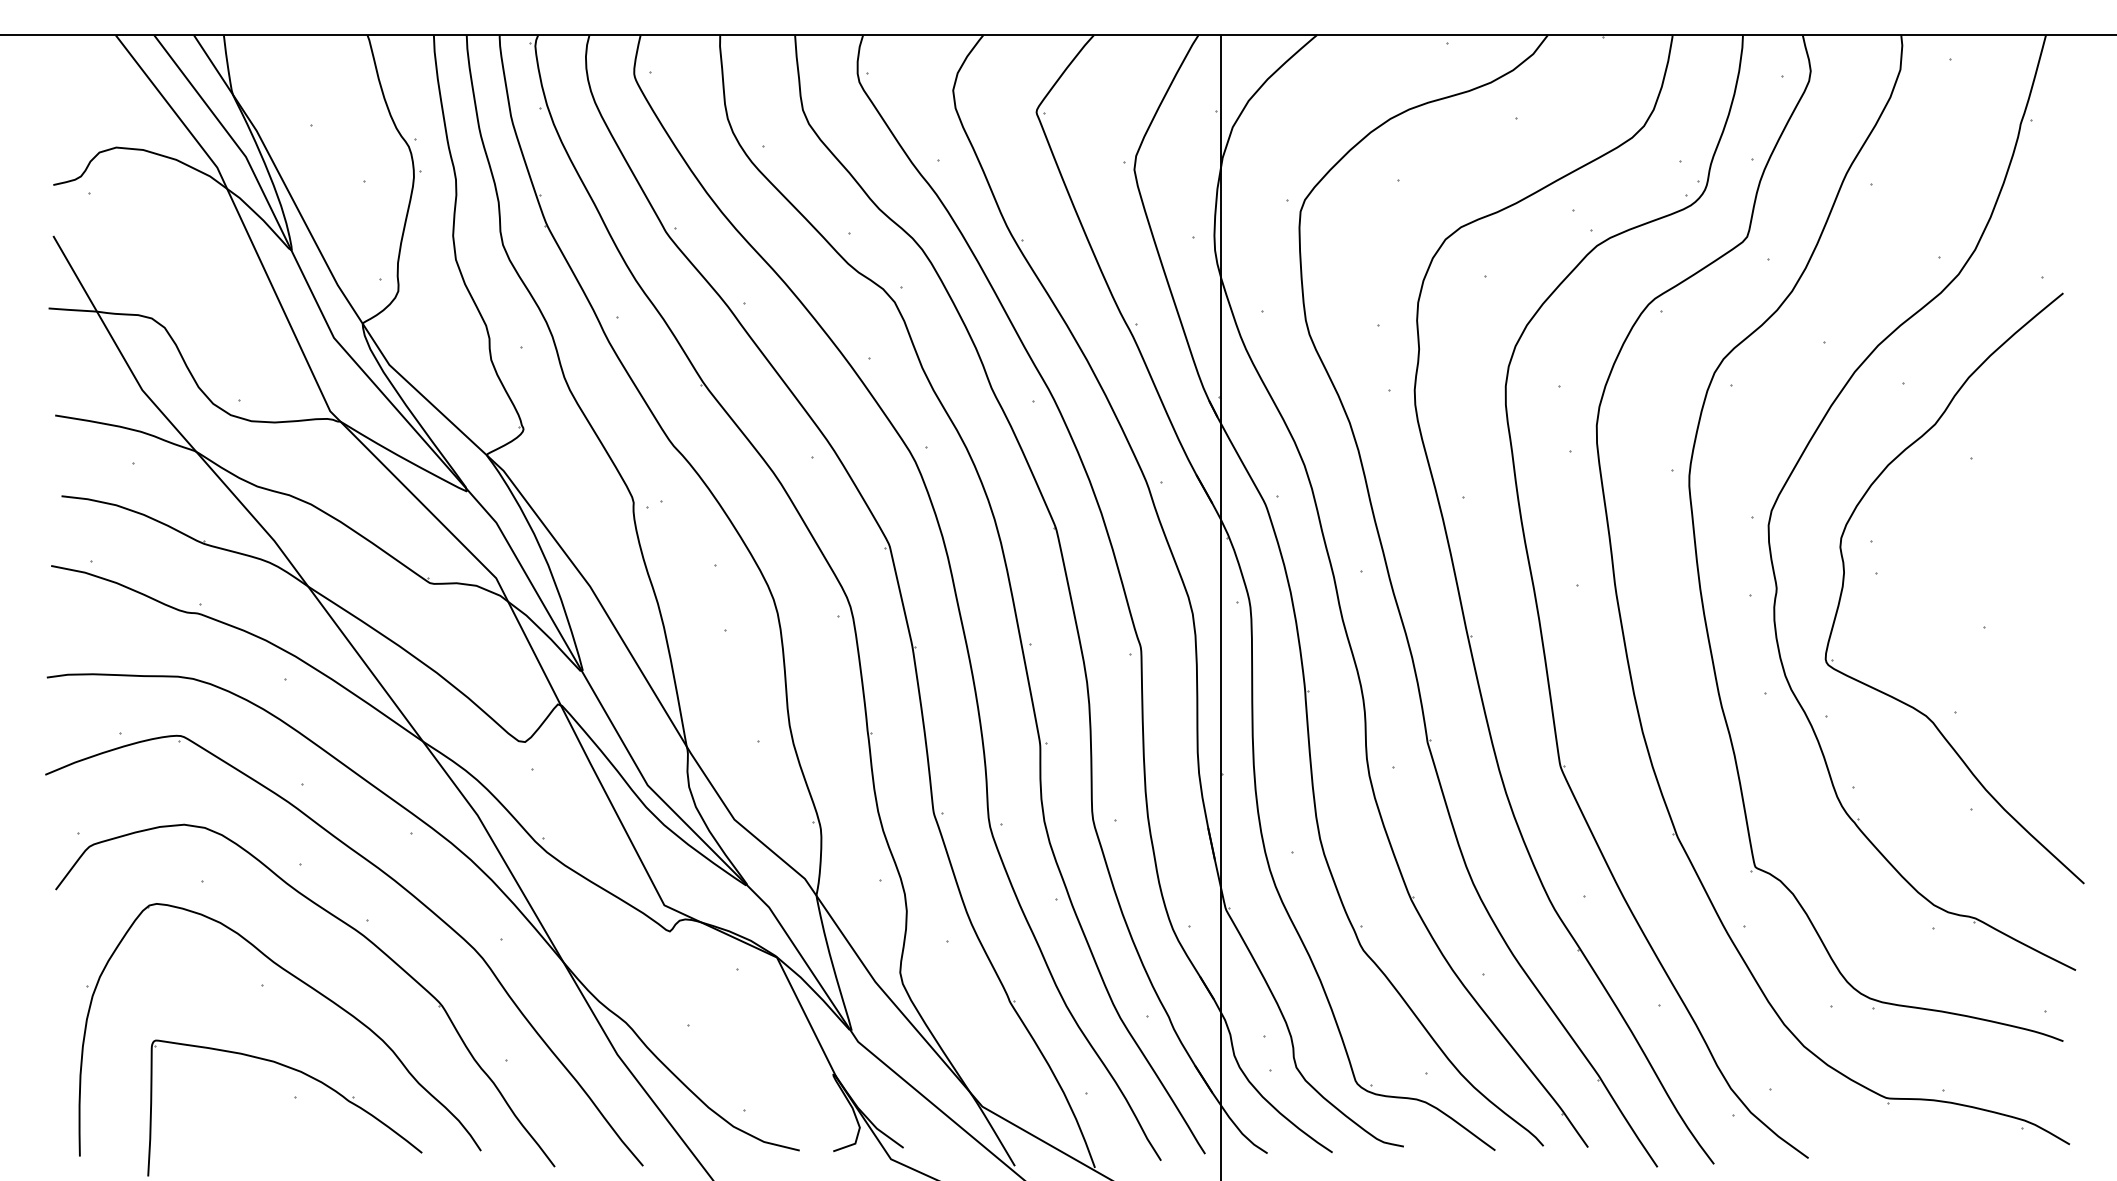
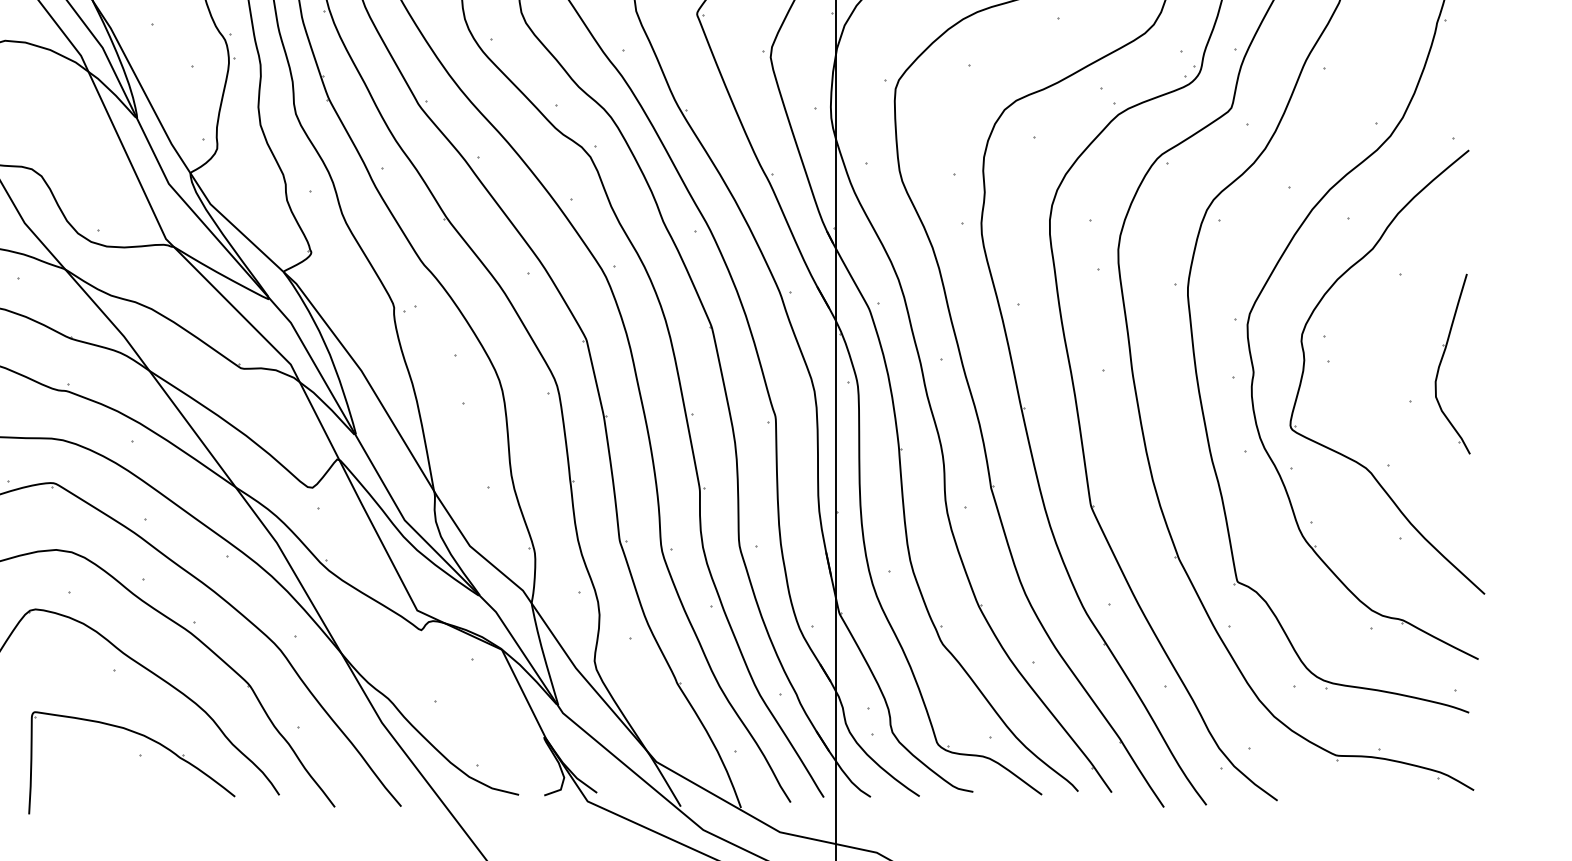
part: (2028, 570) -> (1442, 358), added

